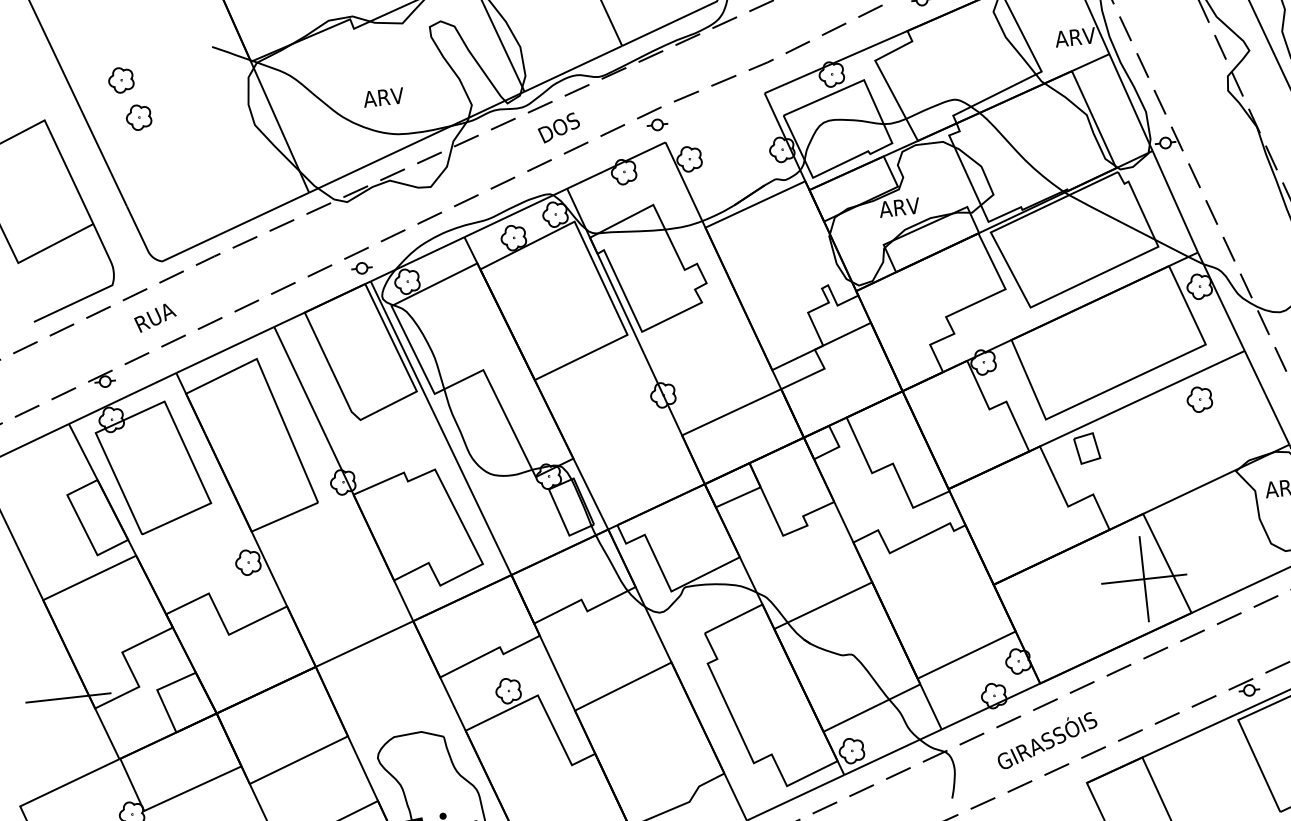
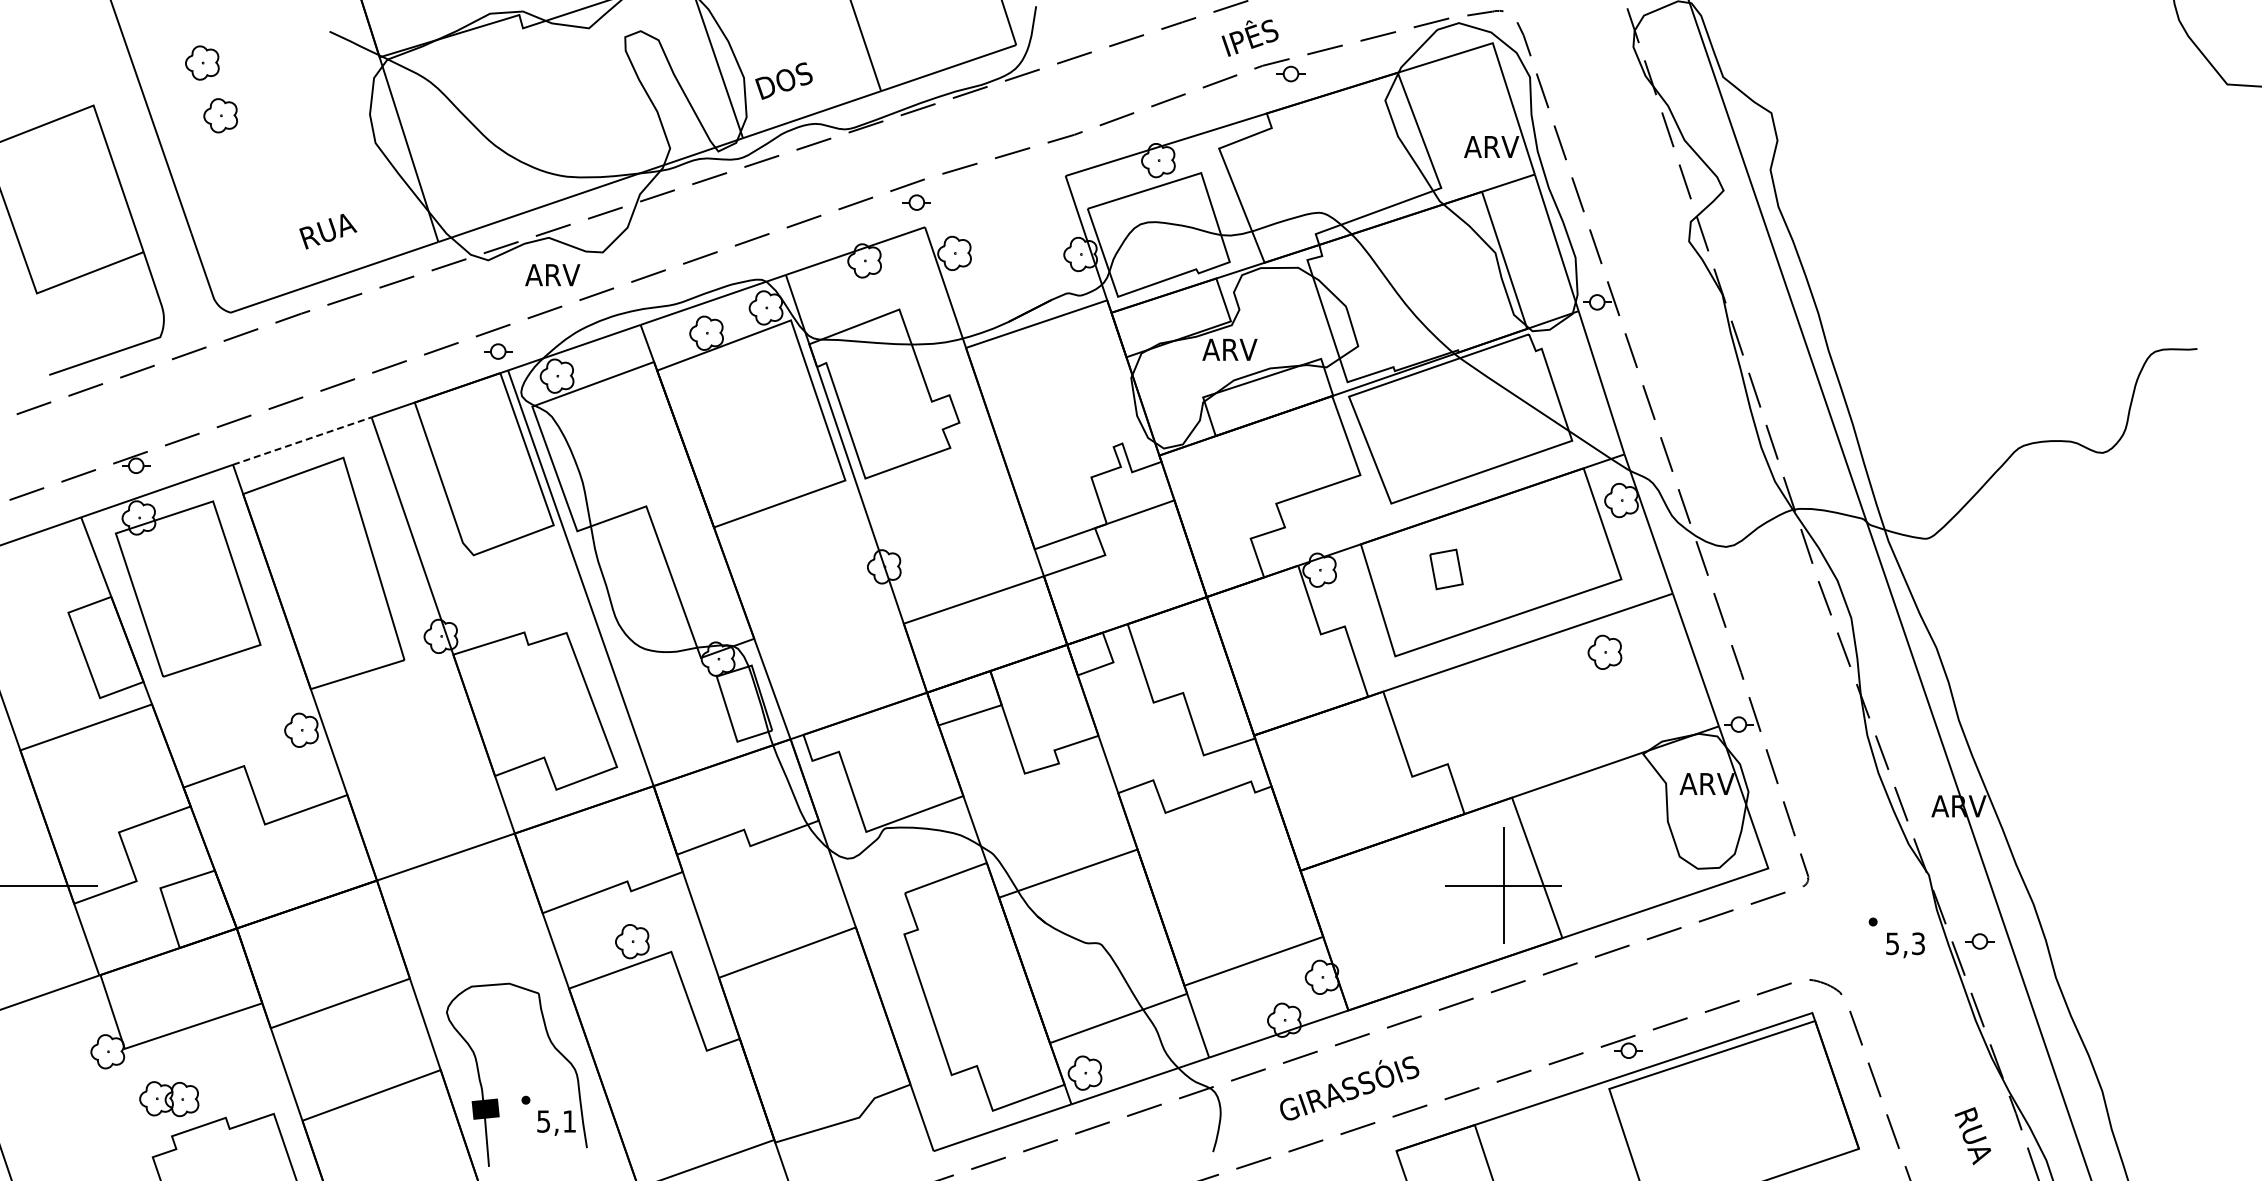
text: (383, 97) -> (552, 275), moved
text: (558, 127) -> (783, 80), moved
text: (155, 317) -> (328, 231), moved
line: (225, 349) -> (302, 440), solid -> dashed
part: (1087, 448) -> (1446, 569), moved

